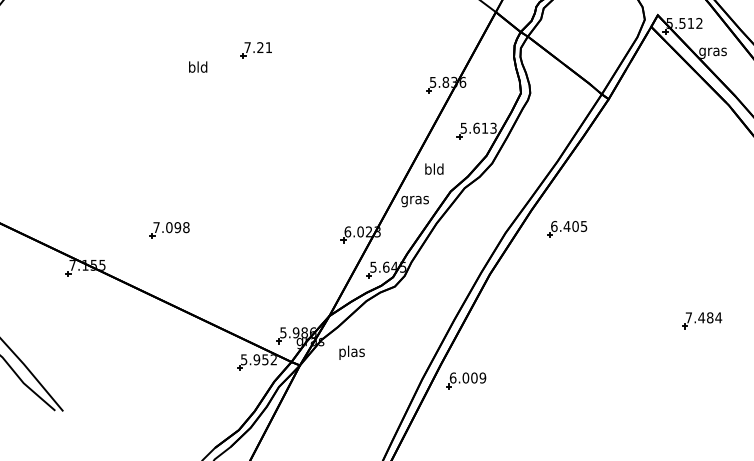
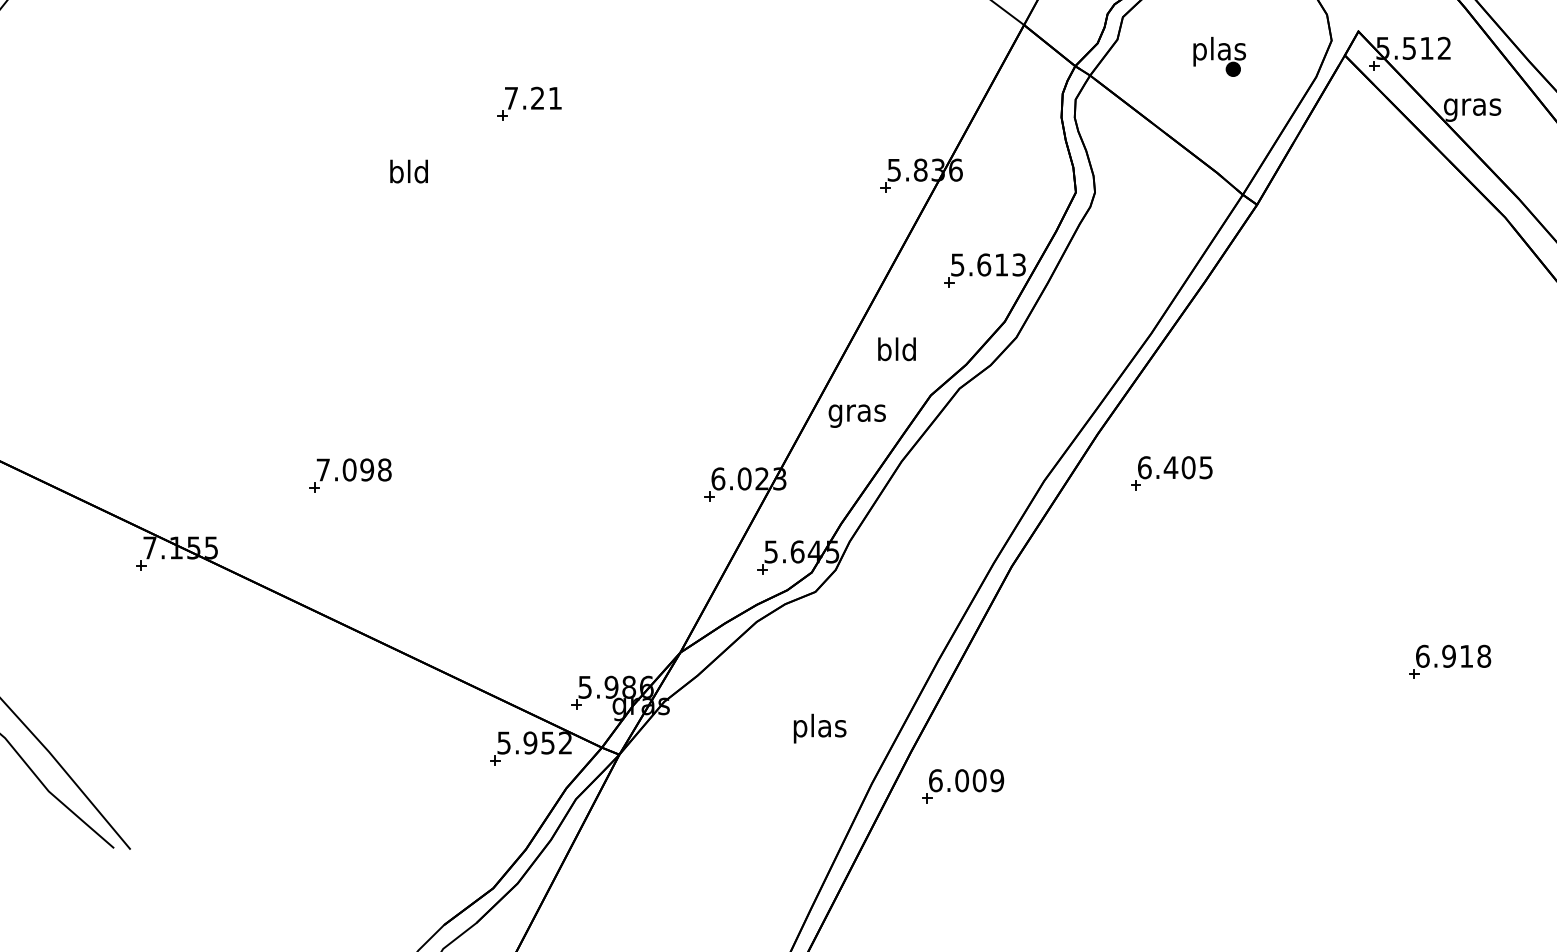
part: (590, 27) -> (1219, 56), added
text: (198, 66) -> (409, 170), moved
text: (703, 317) -> (1452, 655), 7.484 -> 6.918
text: (351, 352) -> (818, 727), moved

